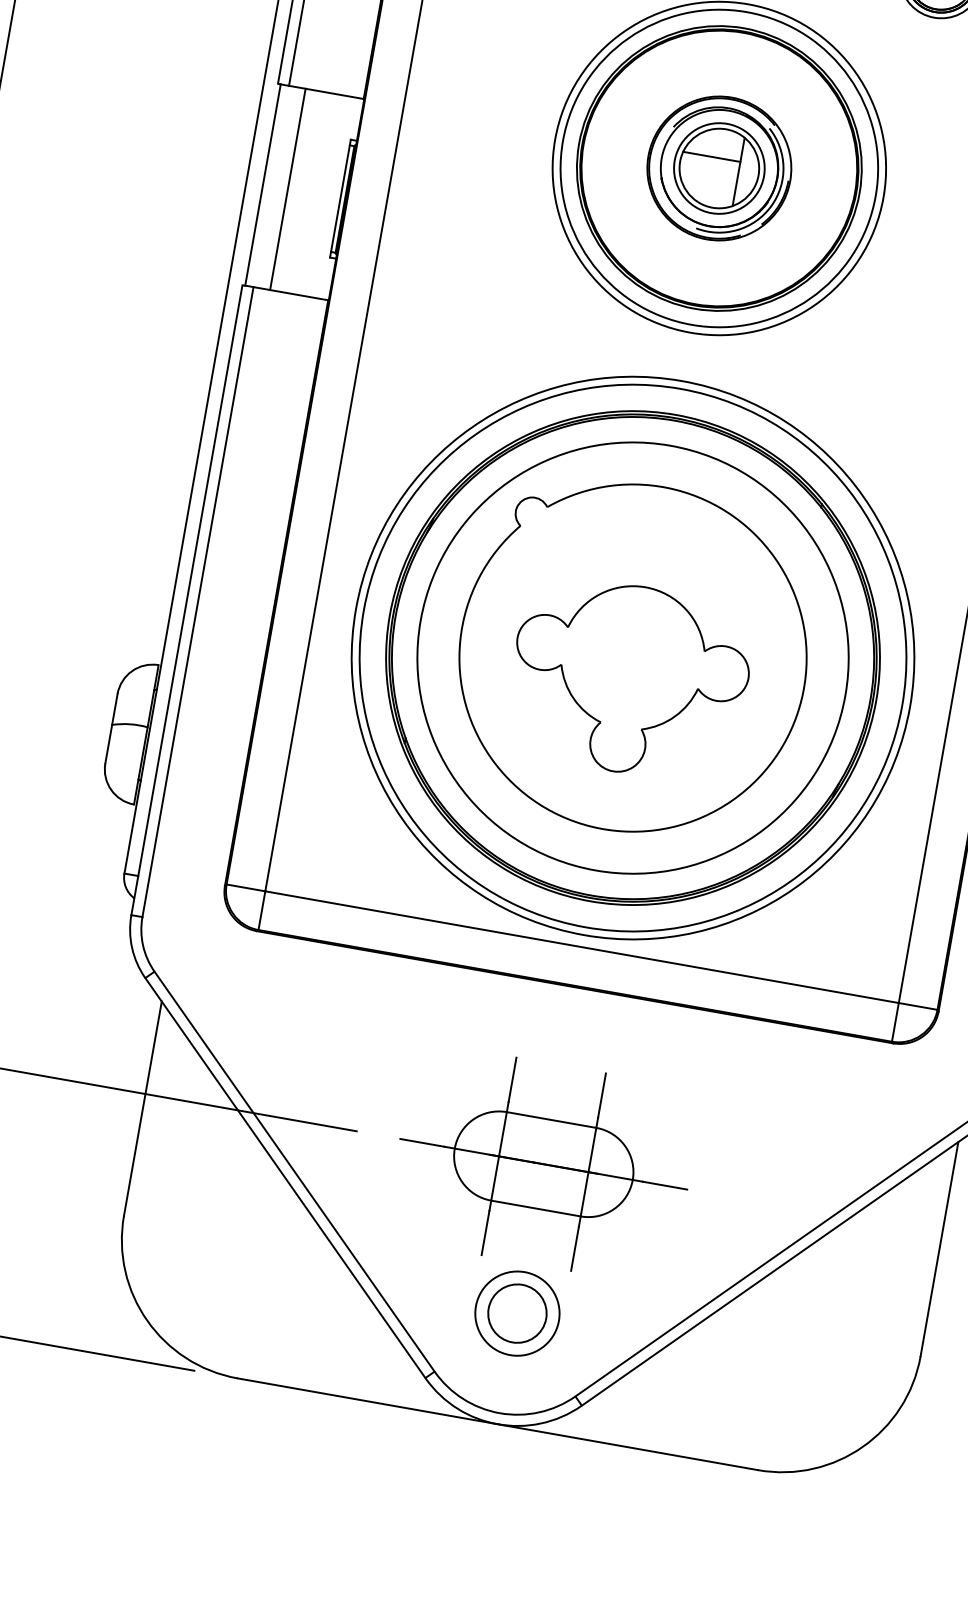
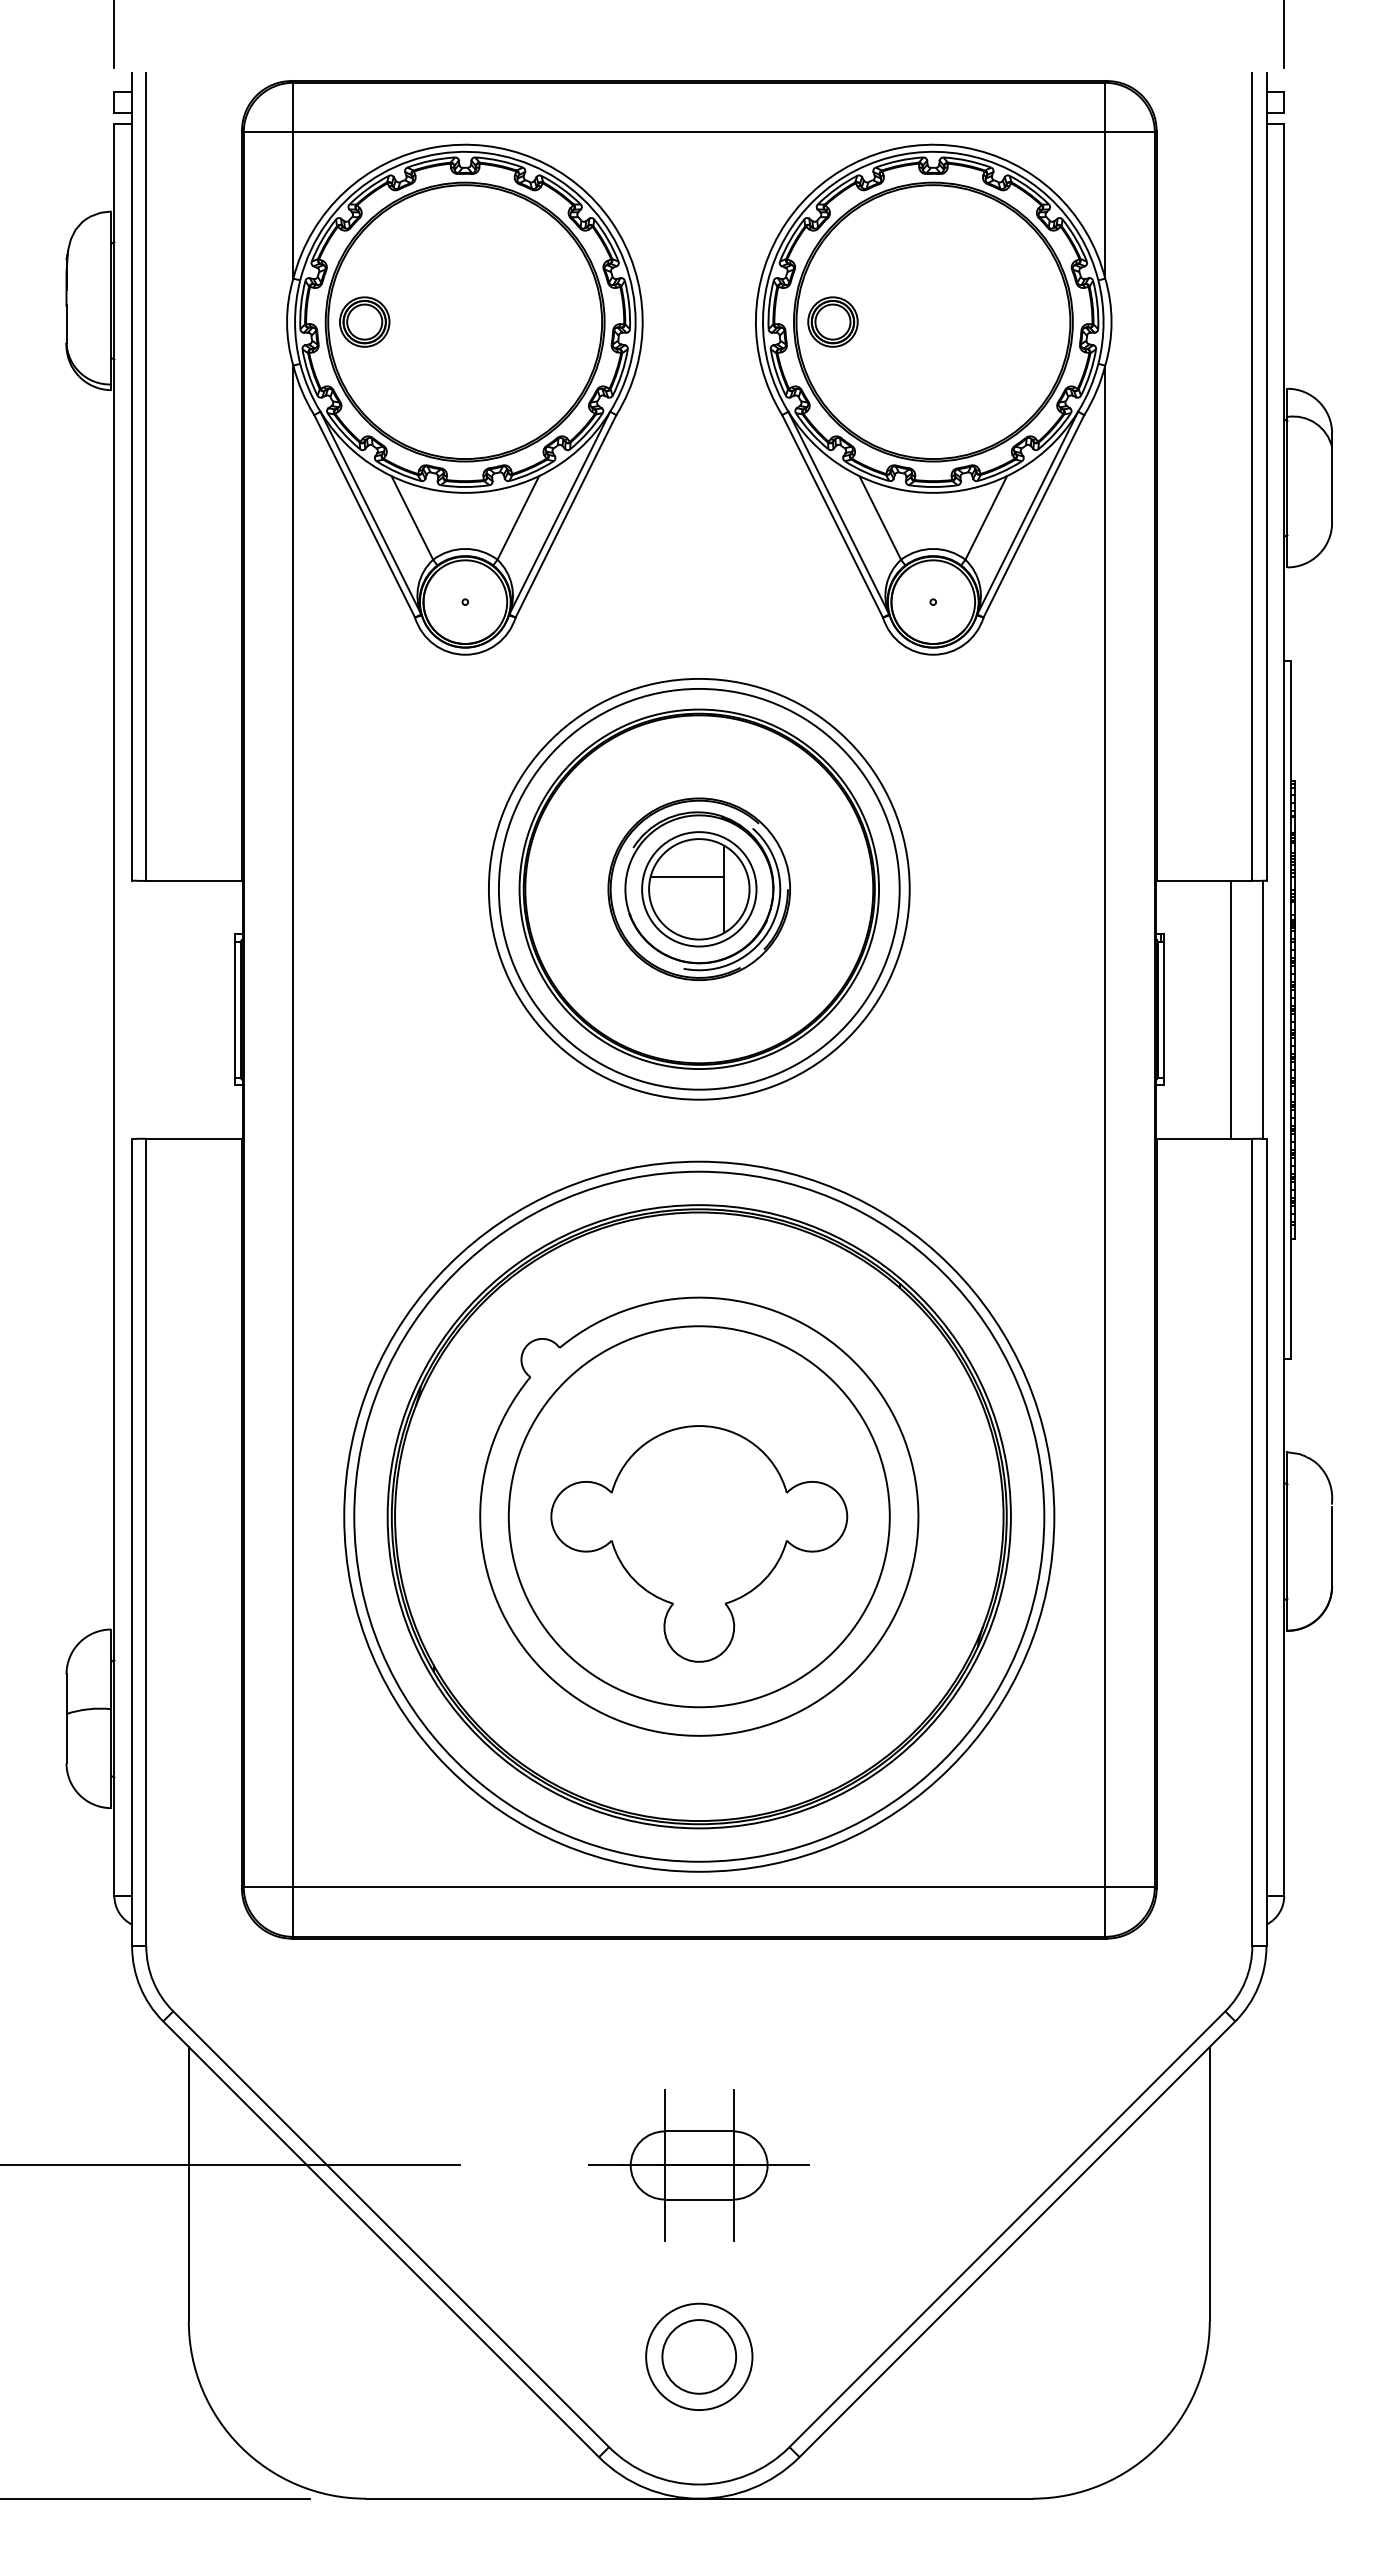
line: (262, 184) -> (135, 1009), removed
line: (287, 189) -> (167, 1009), removed
circle: (633, 657) -> (699, 1516), size x0.7
part: (543, 1164) -> (698, 2165), size x0.6

